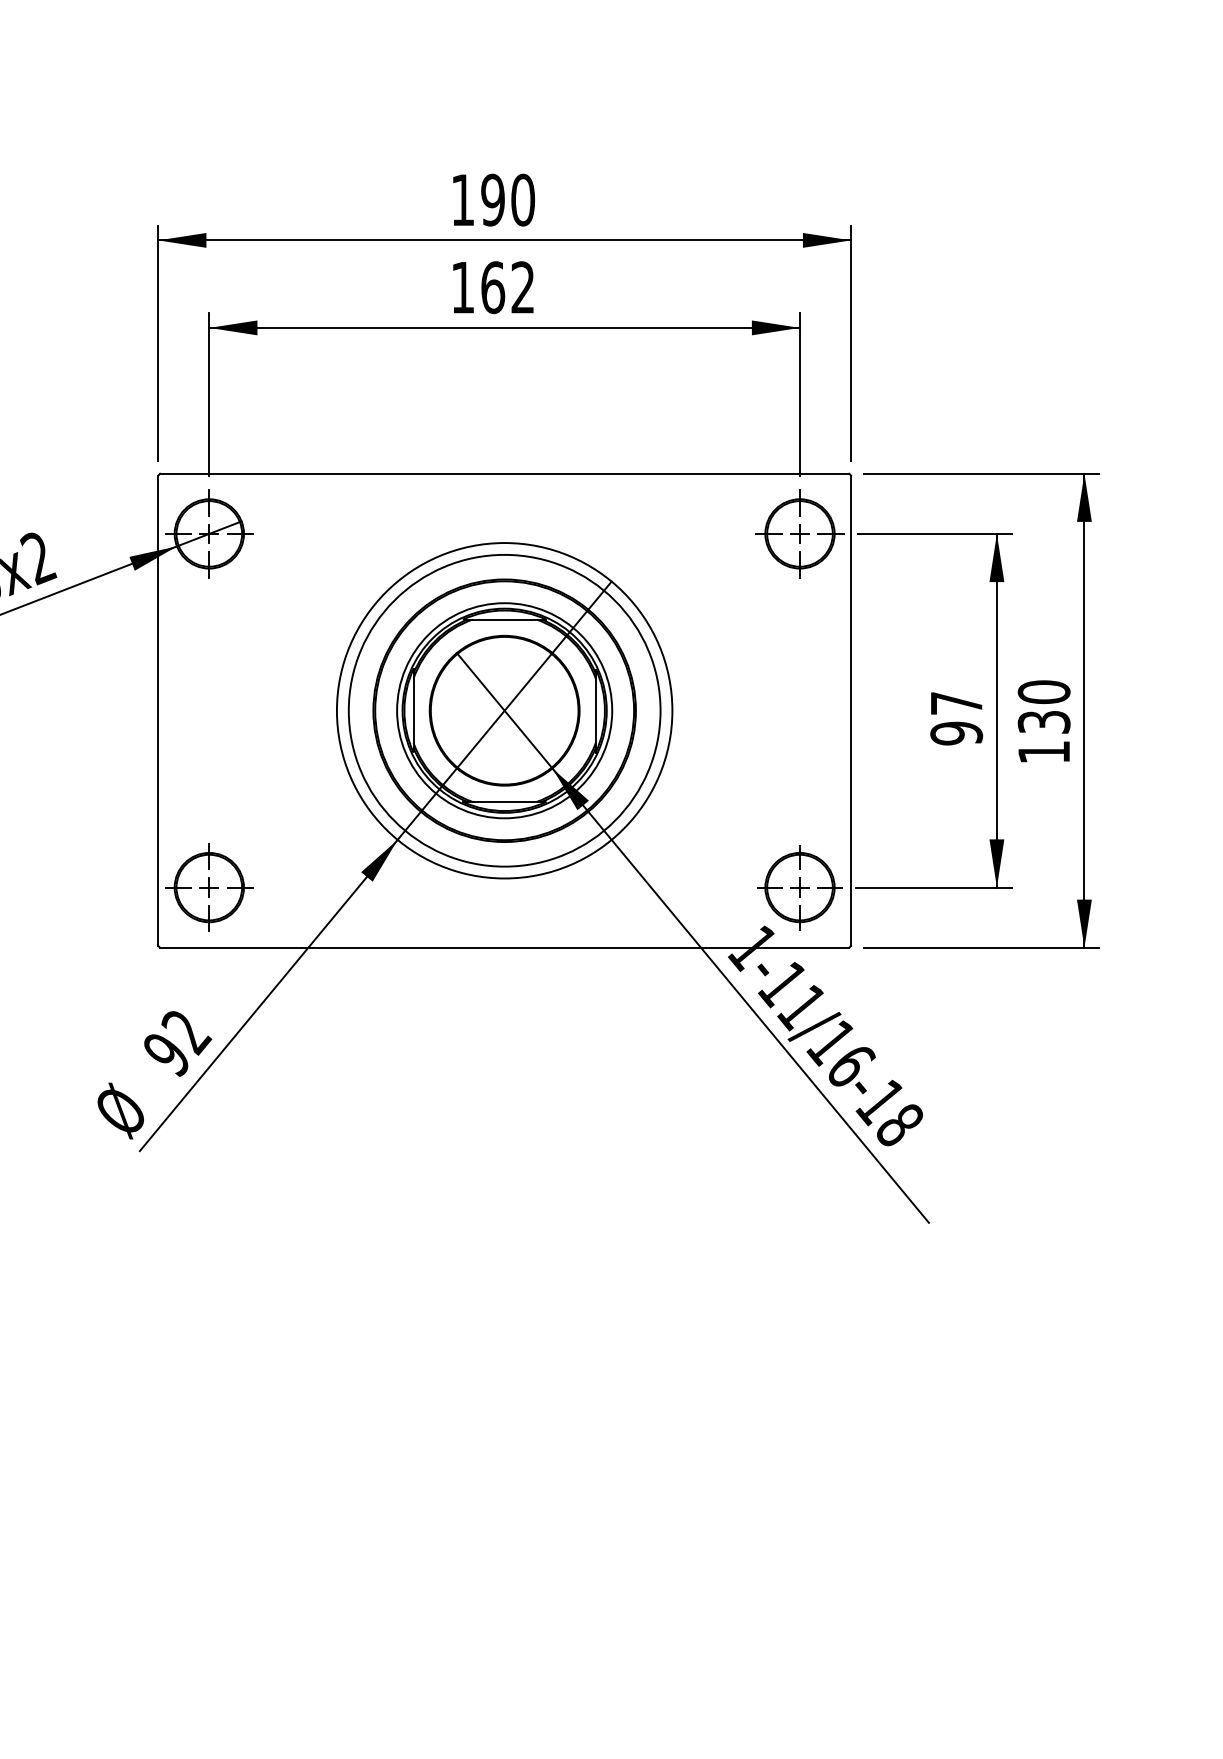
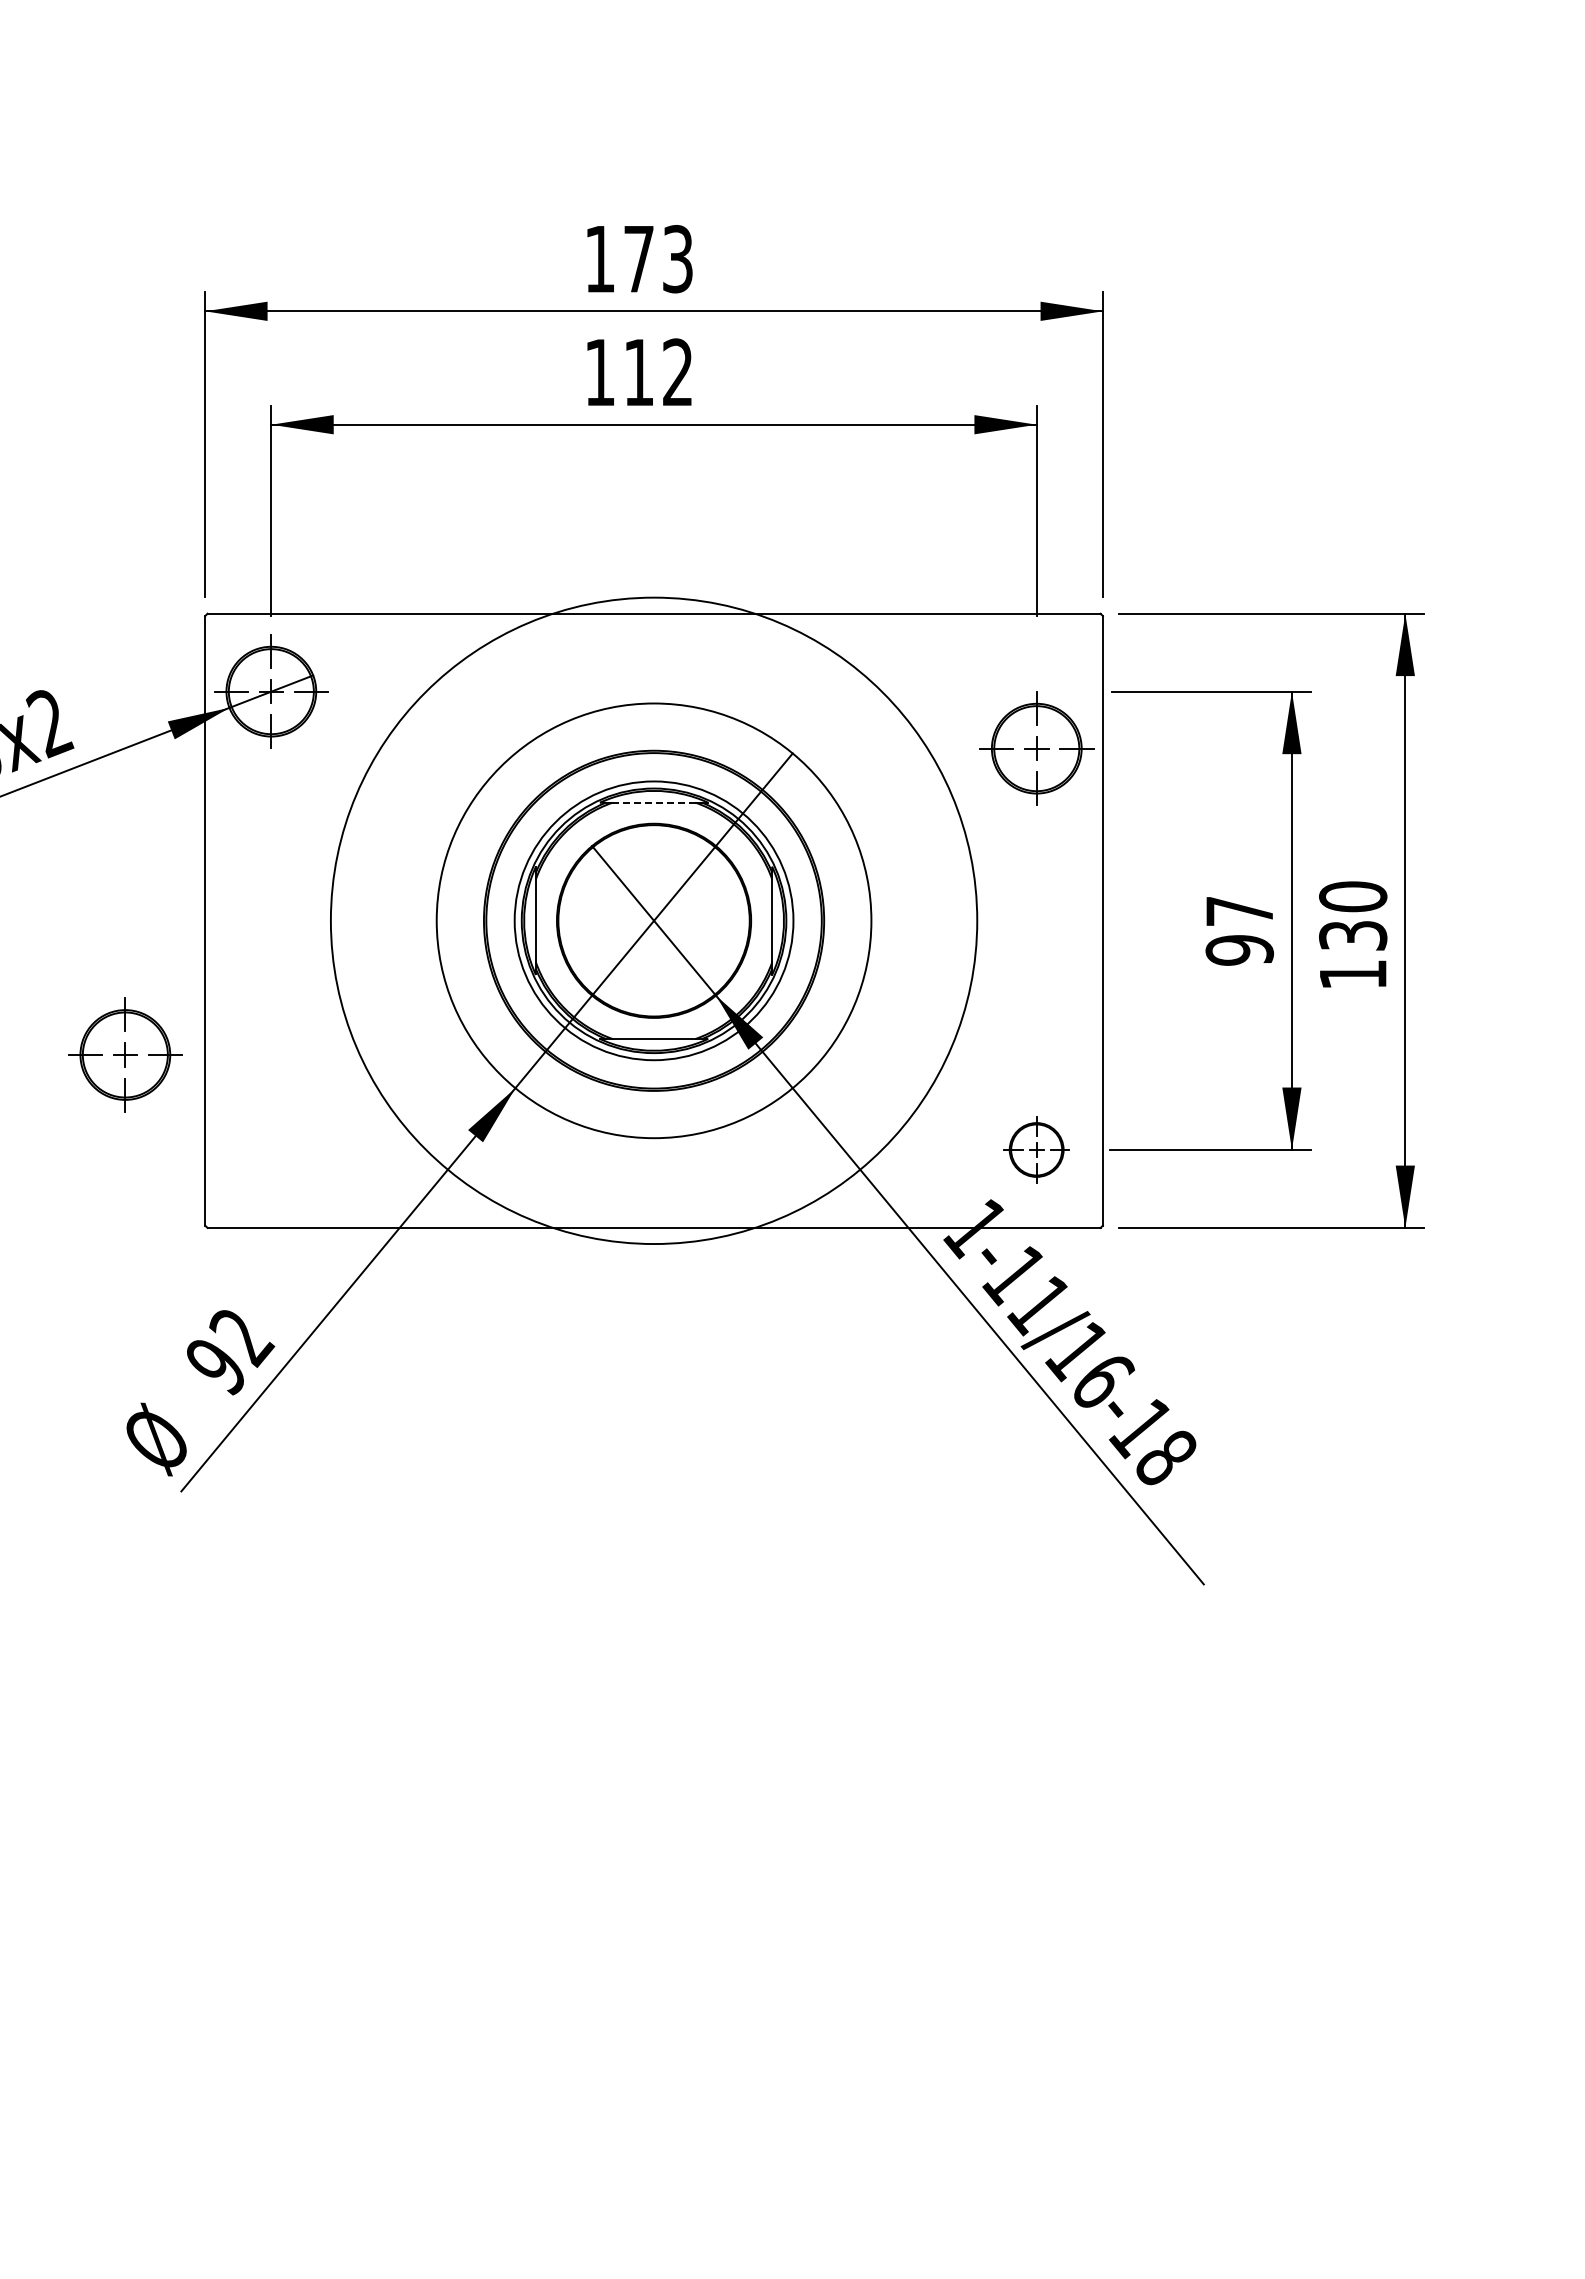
text: (508, 200) -> (658, 259), 190 -> 173
text: (493, 287) -> (639, 372), 162 -> 112
part: (799, 533) -> (1036, 748), moved
line: (505, 619) -> (654, 802), solid -> dashed
circle: (505, 710) -> (654, 920), size x1.6
part: (209, 887) -> (125, 1054), moved
part: (799, 887) -> (1036, 1149), size x0.6

